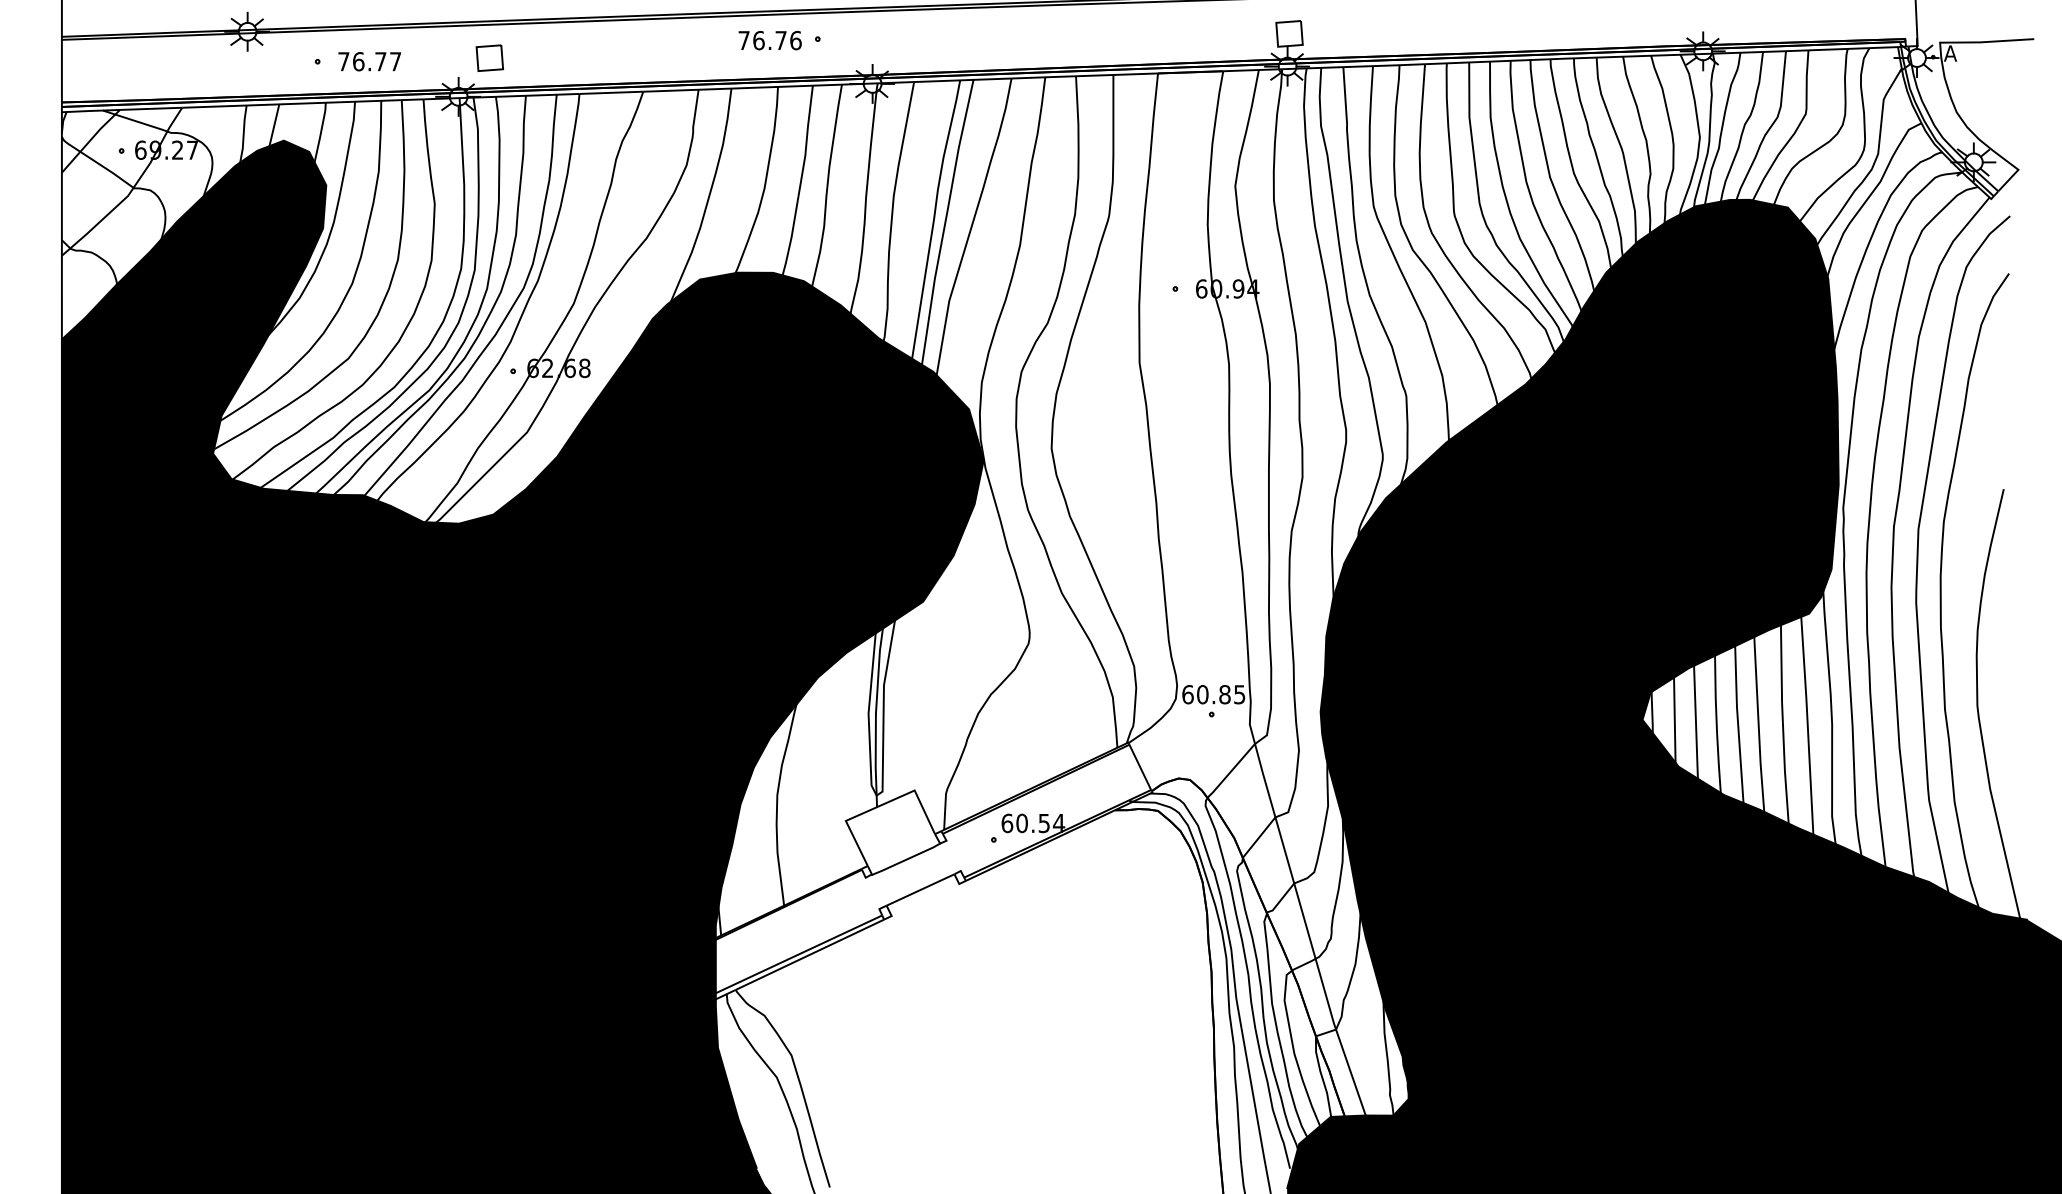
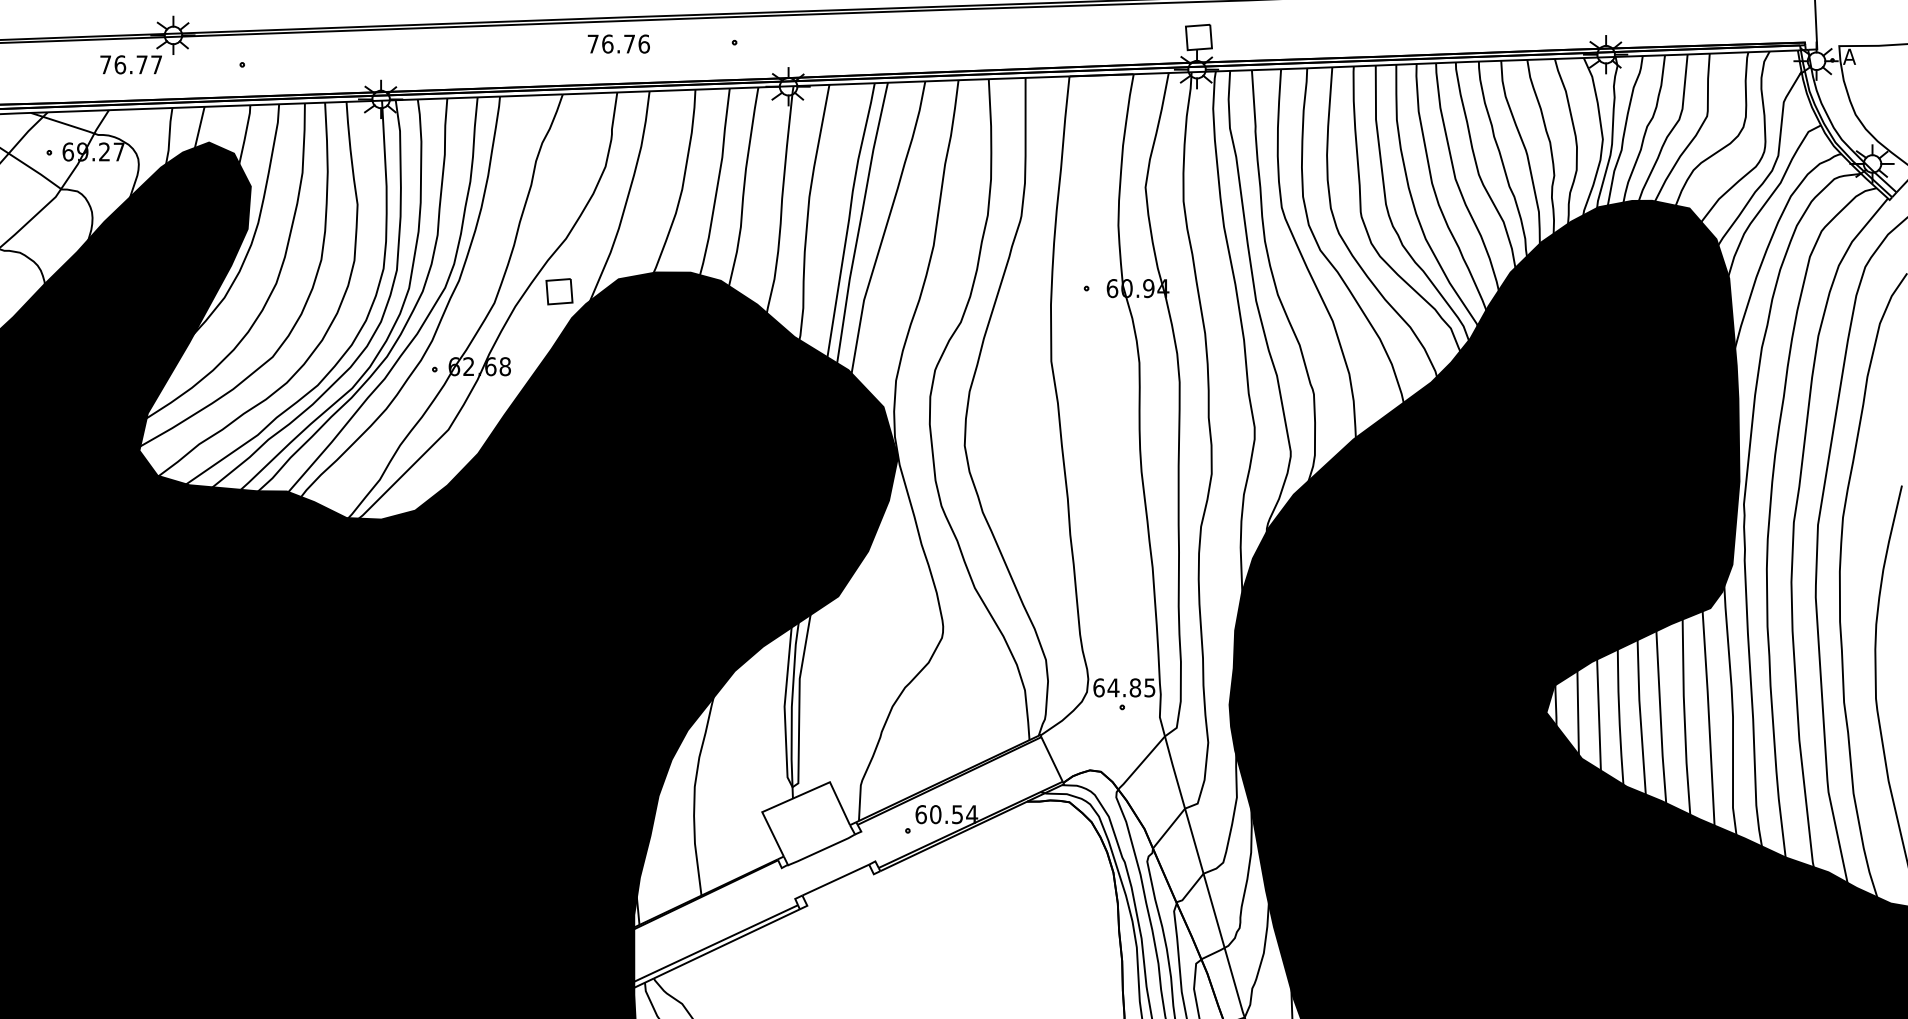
text: (769, 40) -> (618, 43), moved
part: (489, 57) -> (559, 291), moved
text: (369, 61) -> (130, 64), moved
text: (1202, 694) -> (1113, 687), 60.85 -> 64.85

